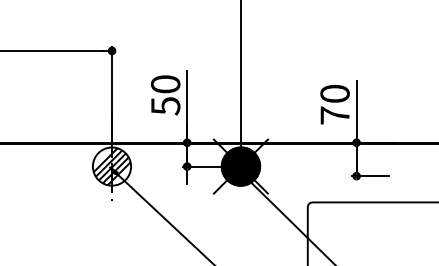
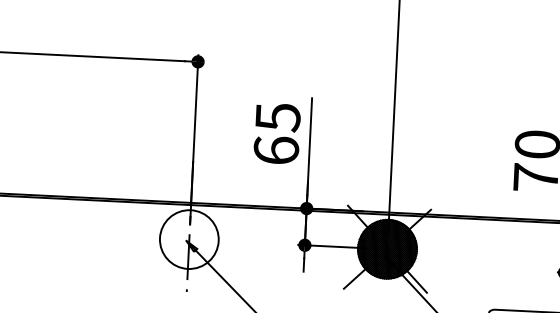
text: (165, 95) -> (276, 134), 50 -> 65
hatch: (111, 166) -> (188, 239), removed

